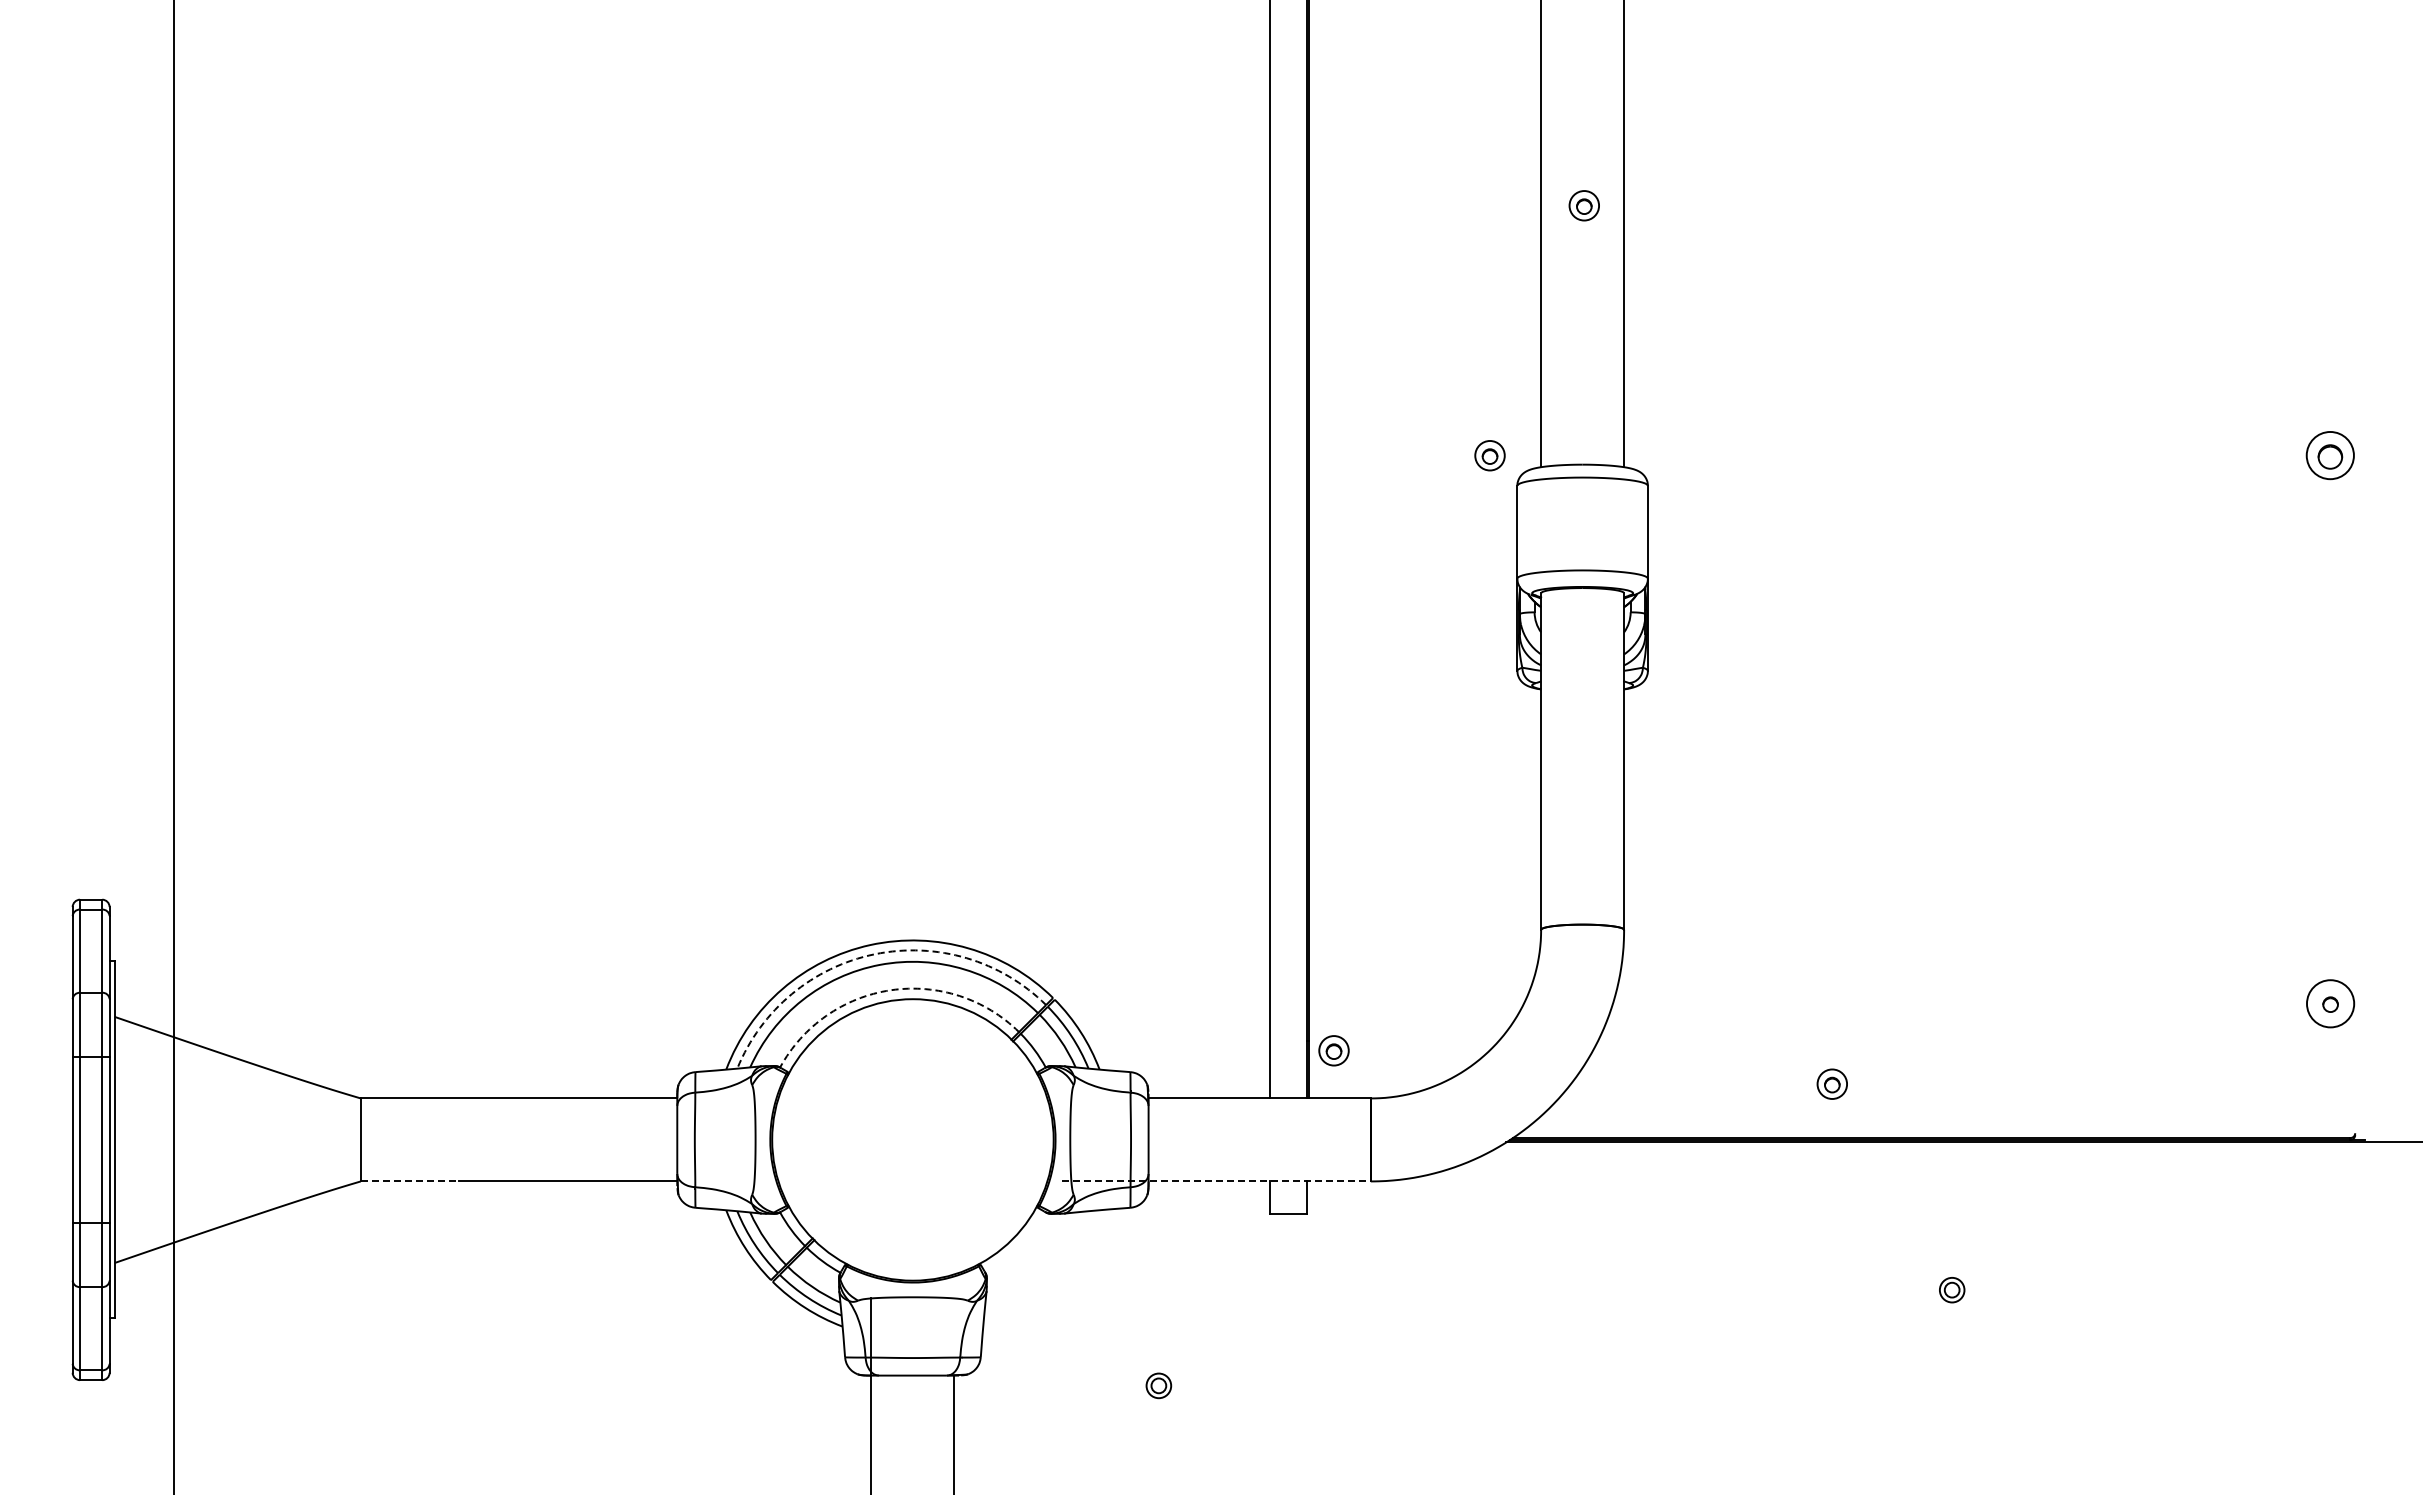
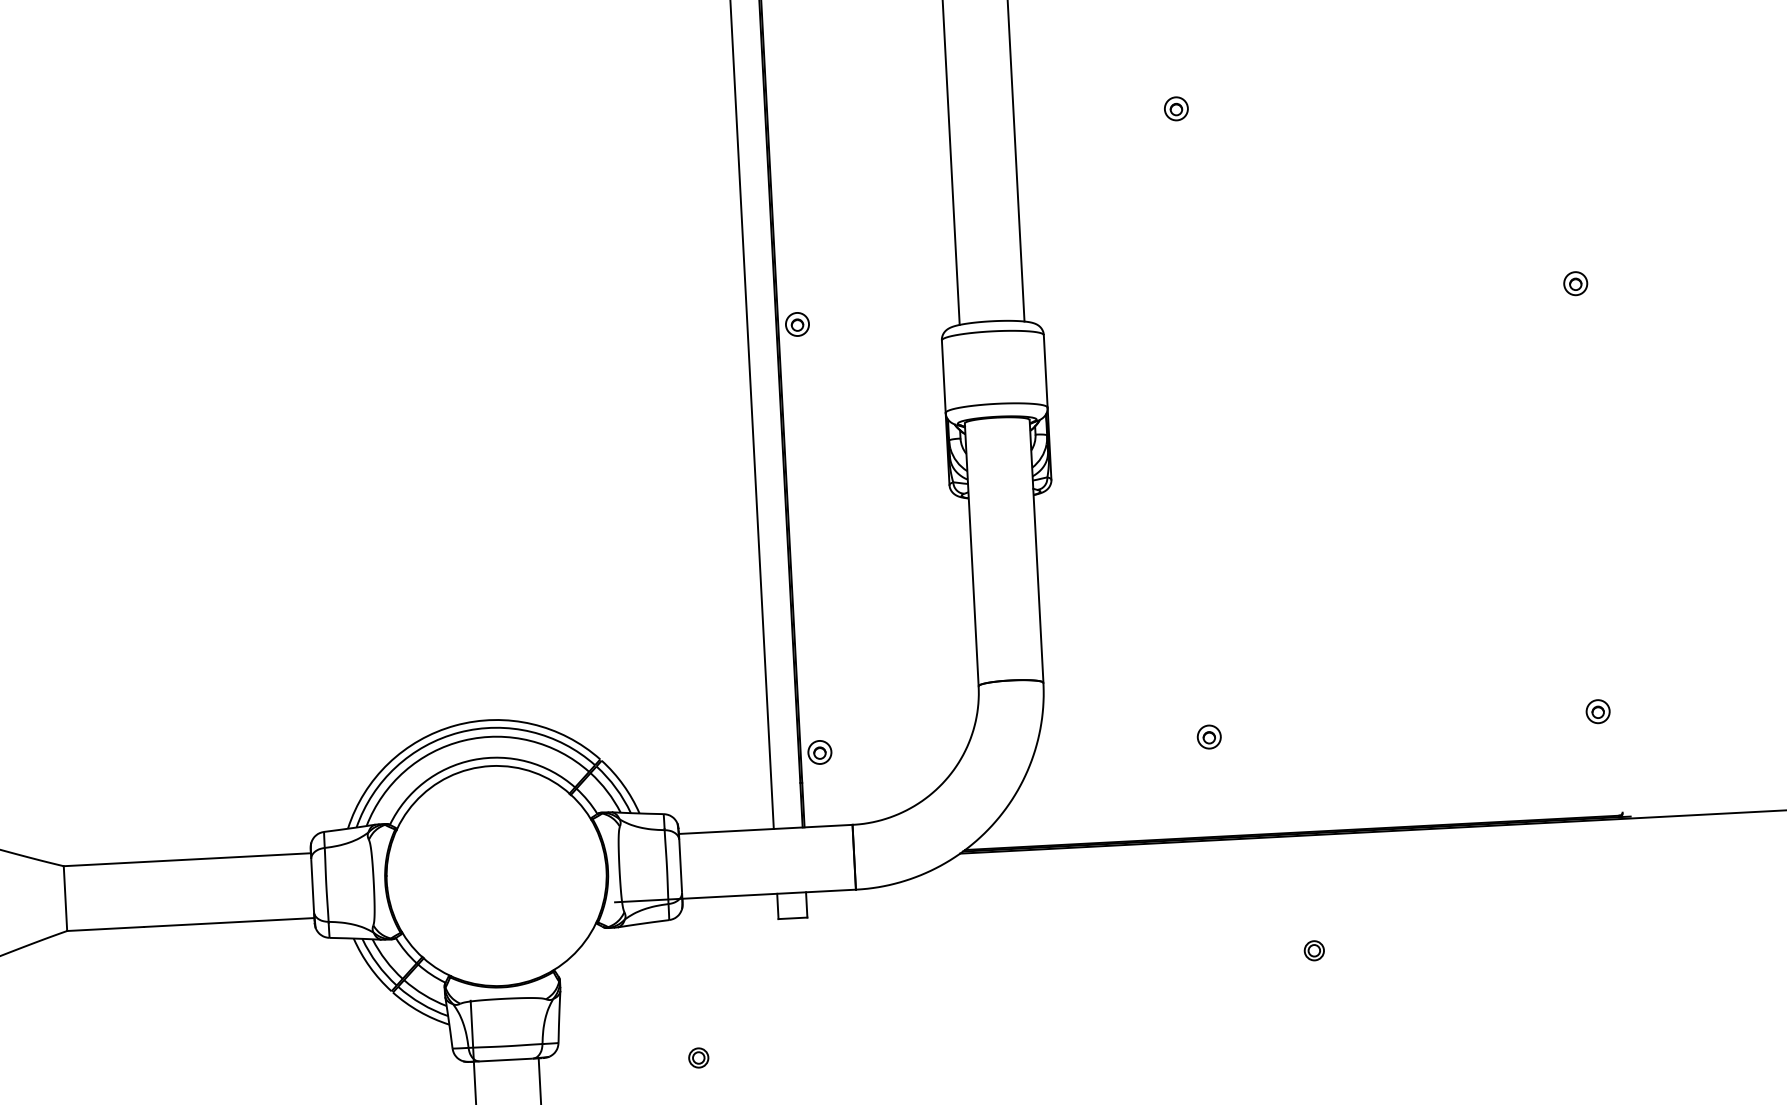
part: (1583, 205) -> (1175, 108), moved
part: (1489, 455) -> (797, 324), moved
part: (2330, 455) -> (1575, 283), size x0.62
arc: (874, 954) -> (459, 732), dashed -> solid
arc: (890, 990) -> (473, 760), dashed -> solid
circle: (2330, 1003) -> (1598, 711), size x0.62
part: (1333, 1050) -> (819, 752), moved
part: (1831, 1083) -> (1208, 736), moved
line: (410, 1181) -> (105, 929), dashed -> solid
line: (1217, 1181) -> (736, 896), dashed -> solid

